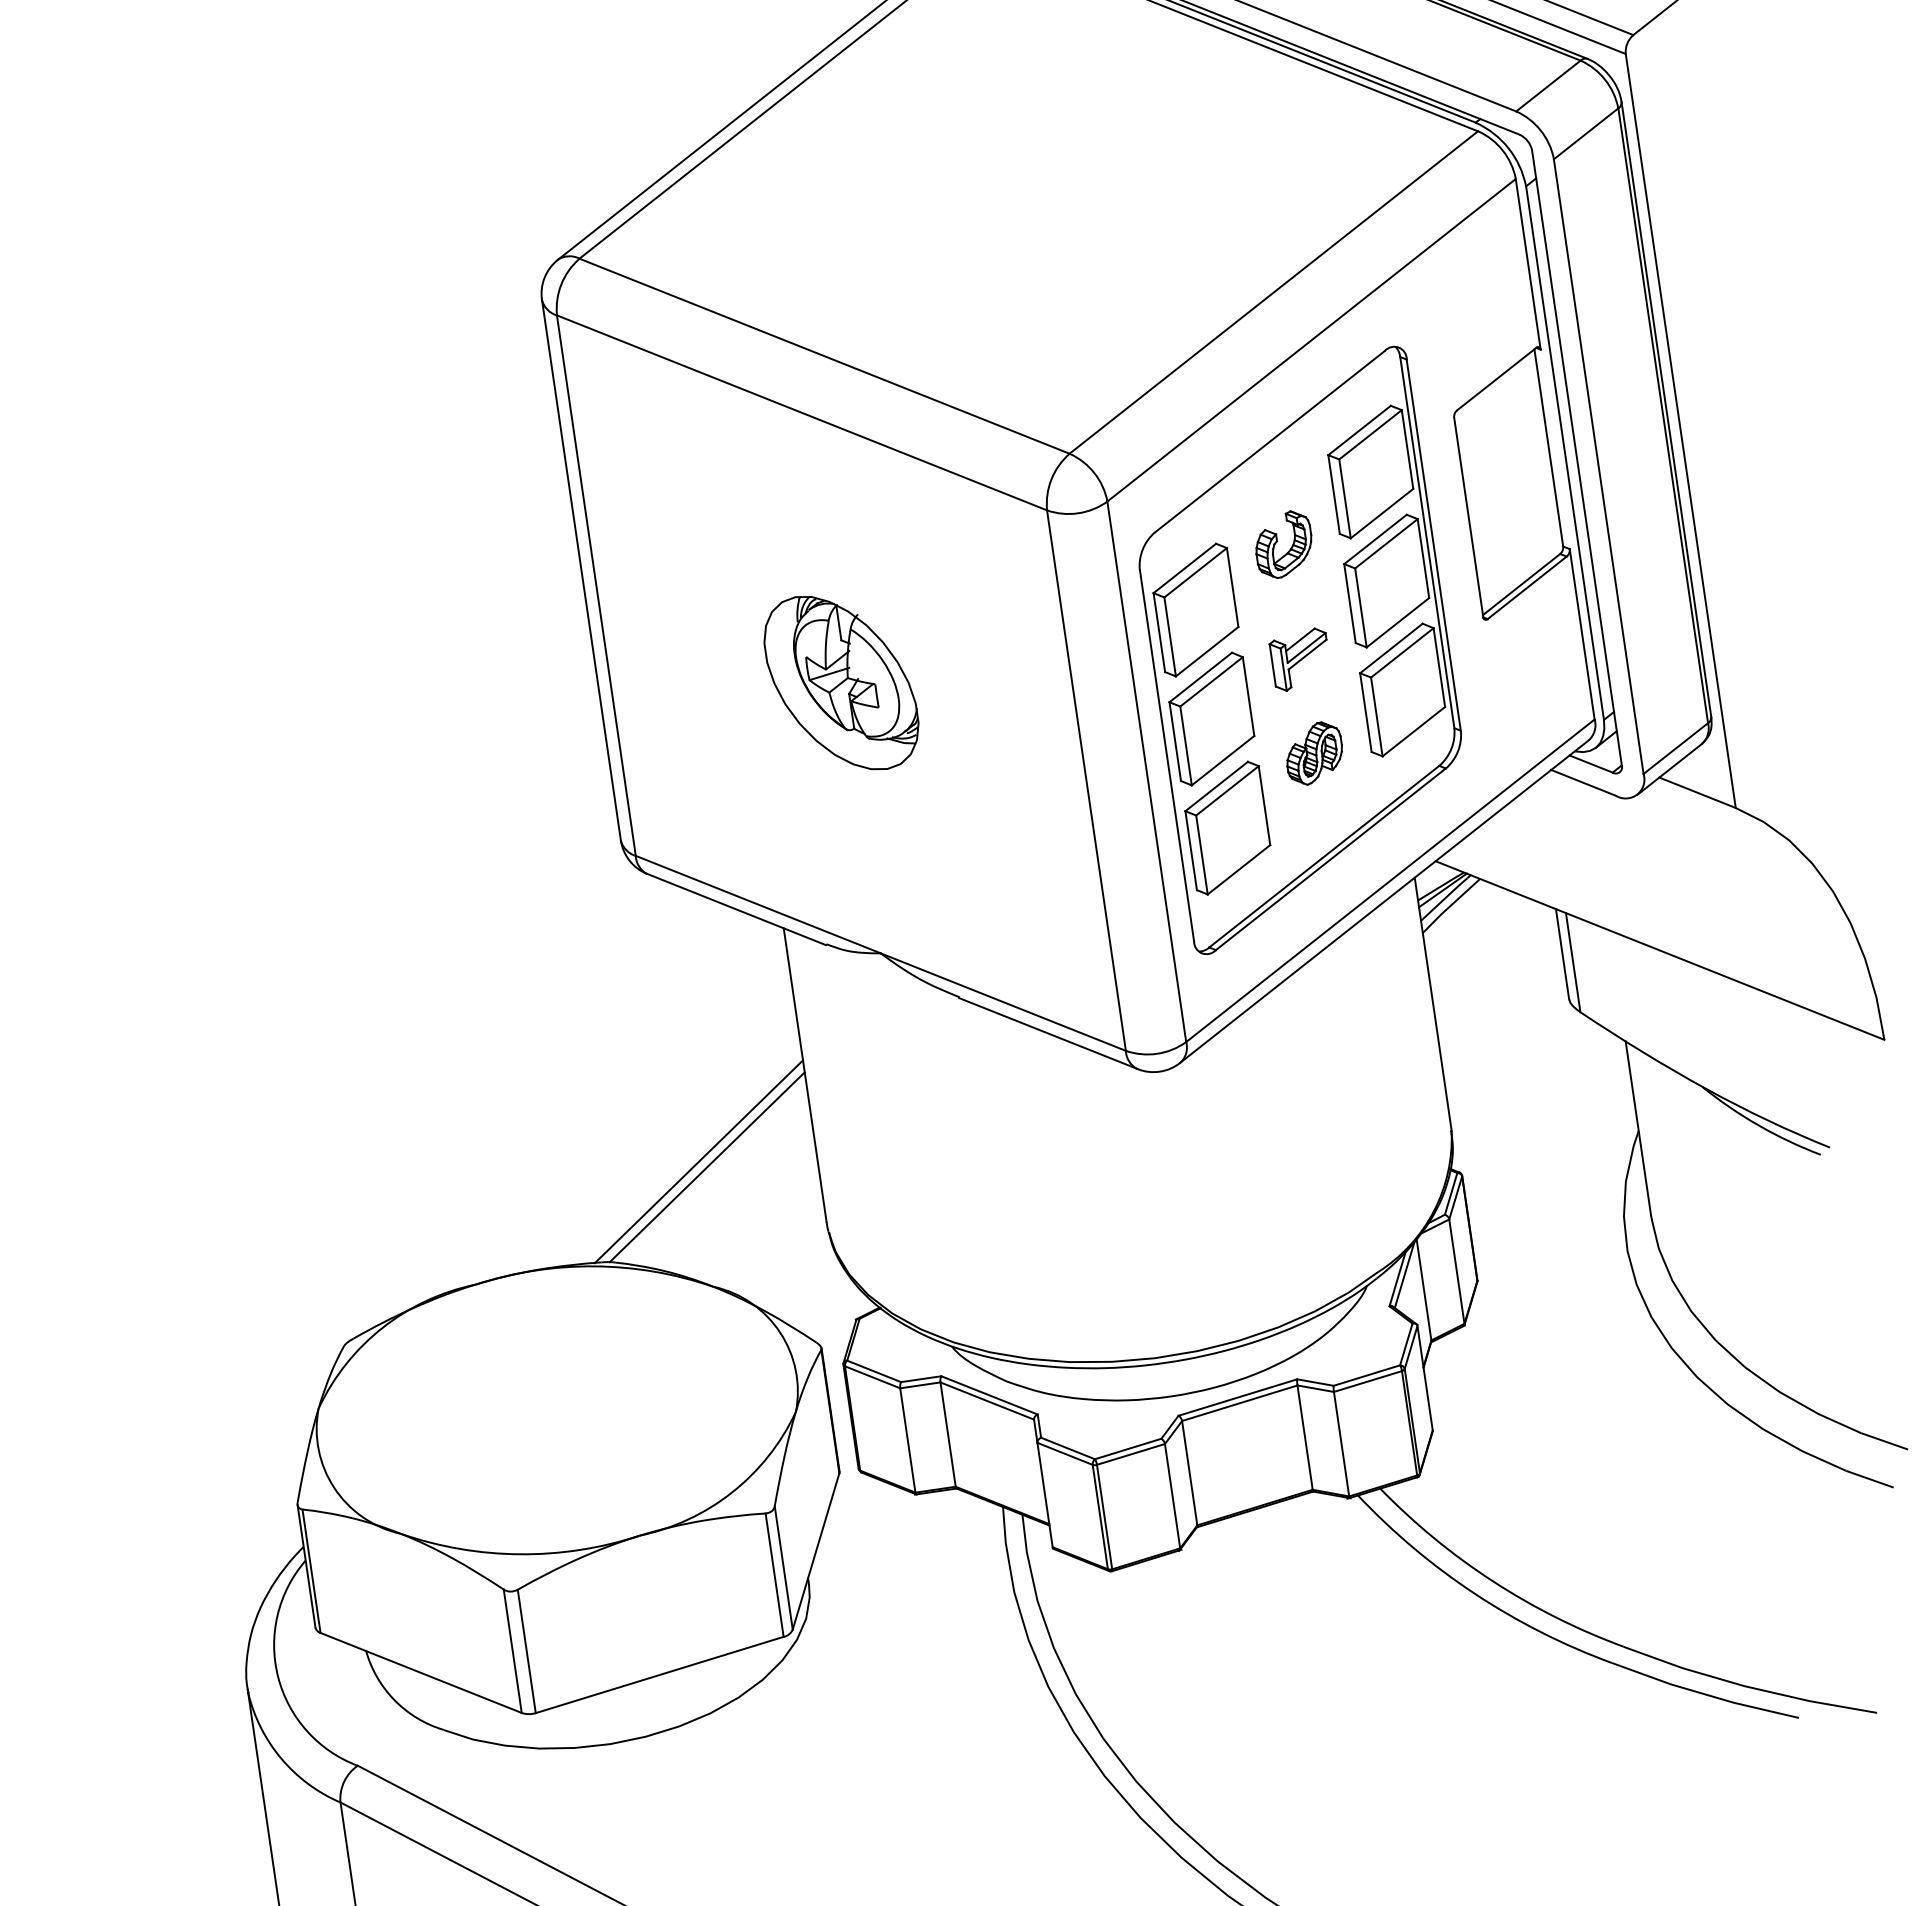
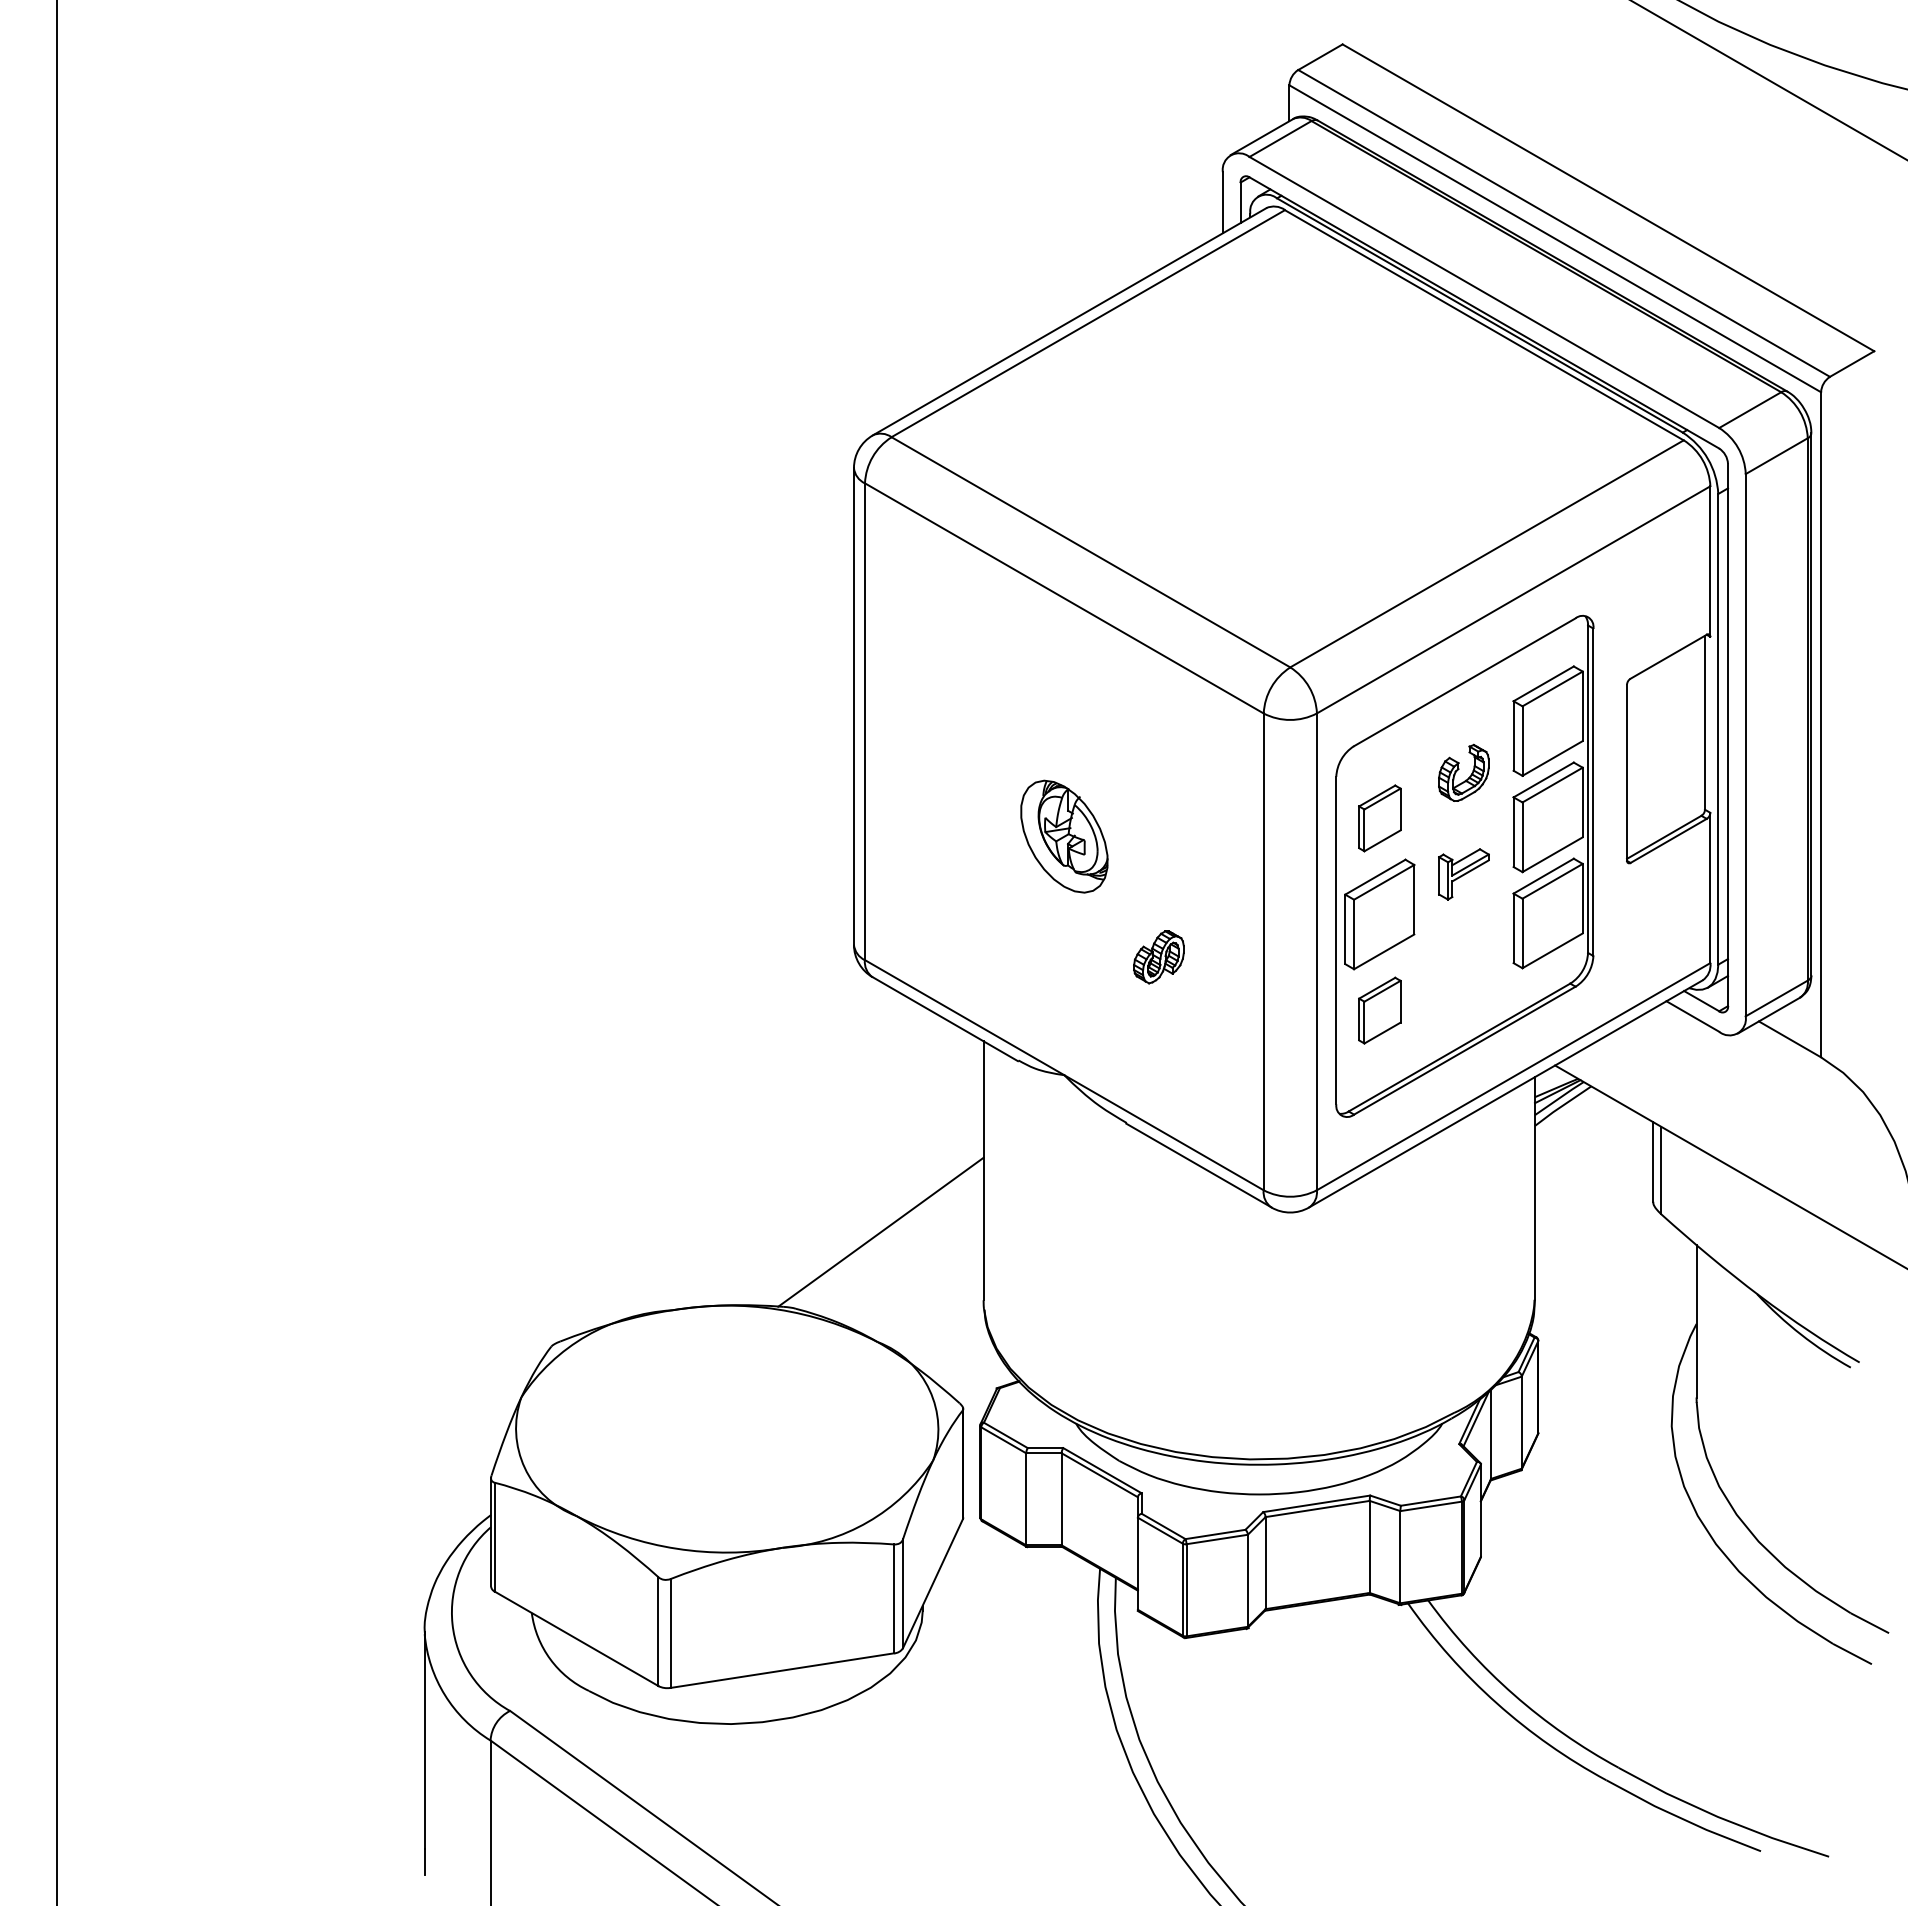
part: (1195, 610) -> (1379, 818), size x0.6
part: (841, 682) -> (1064, 836), size x0.7
part: (1313, 753) -> (1158, 957), moved
part: (1227, 827) -> (1379, 1010), size x0.6
line: (707, 1166) -> (887, 1237), removed

